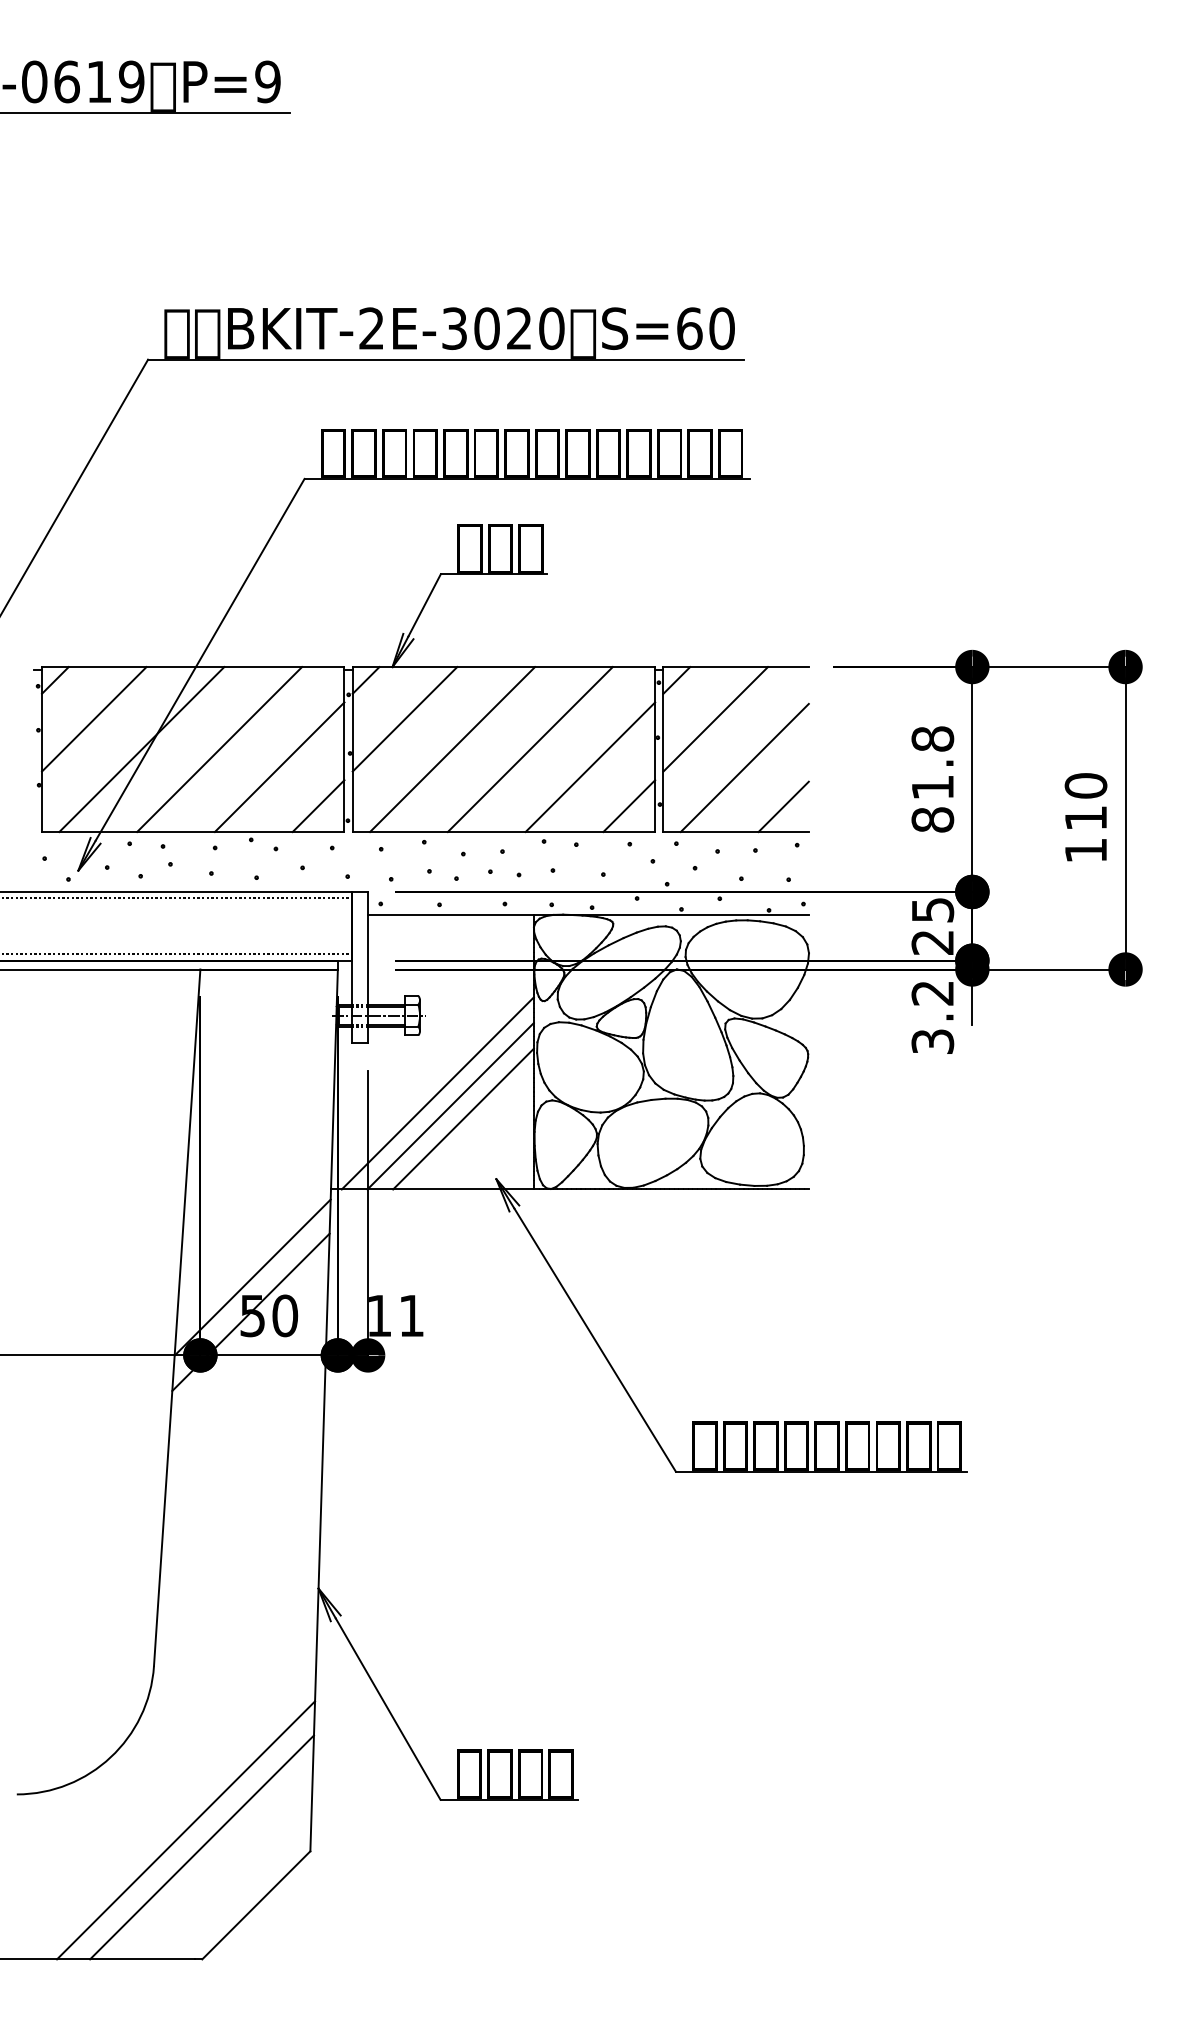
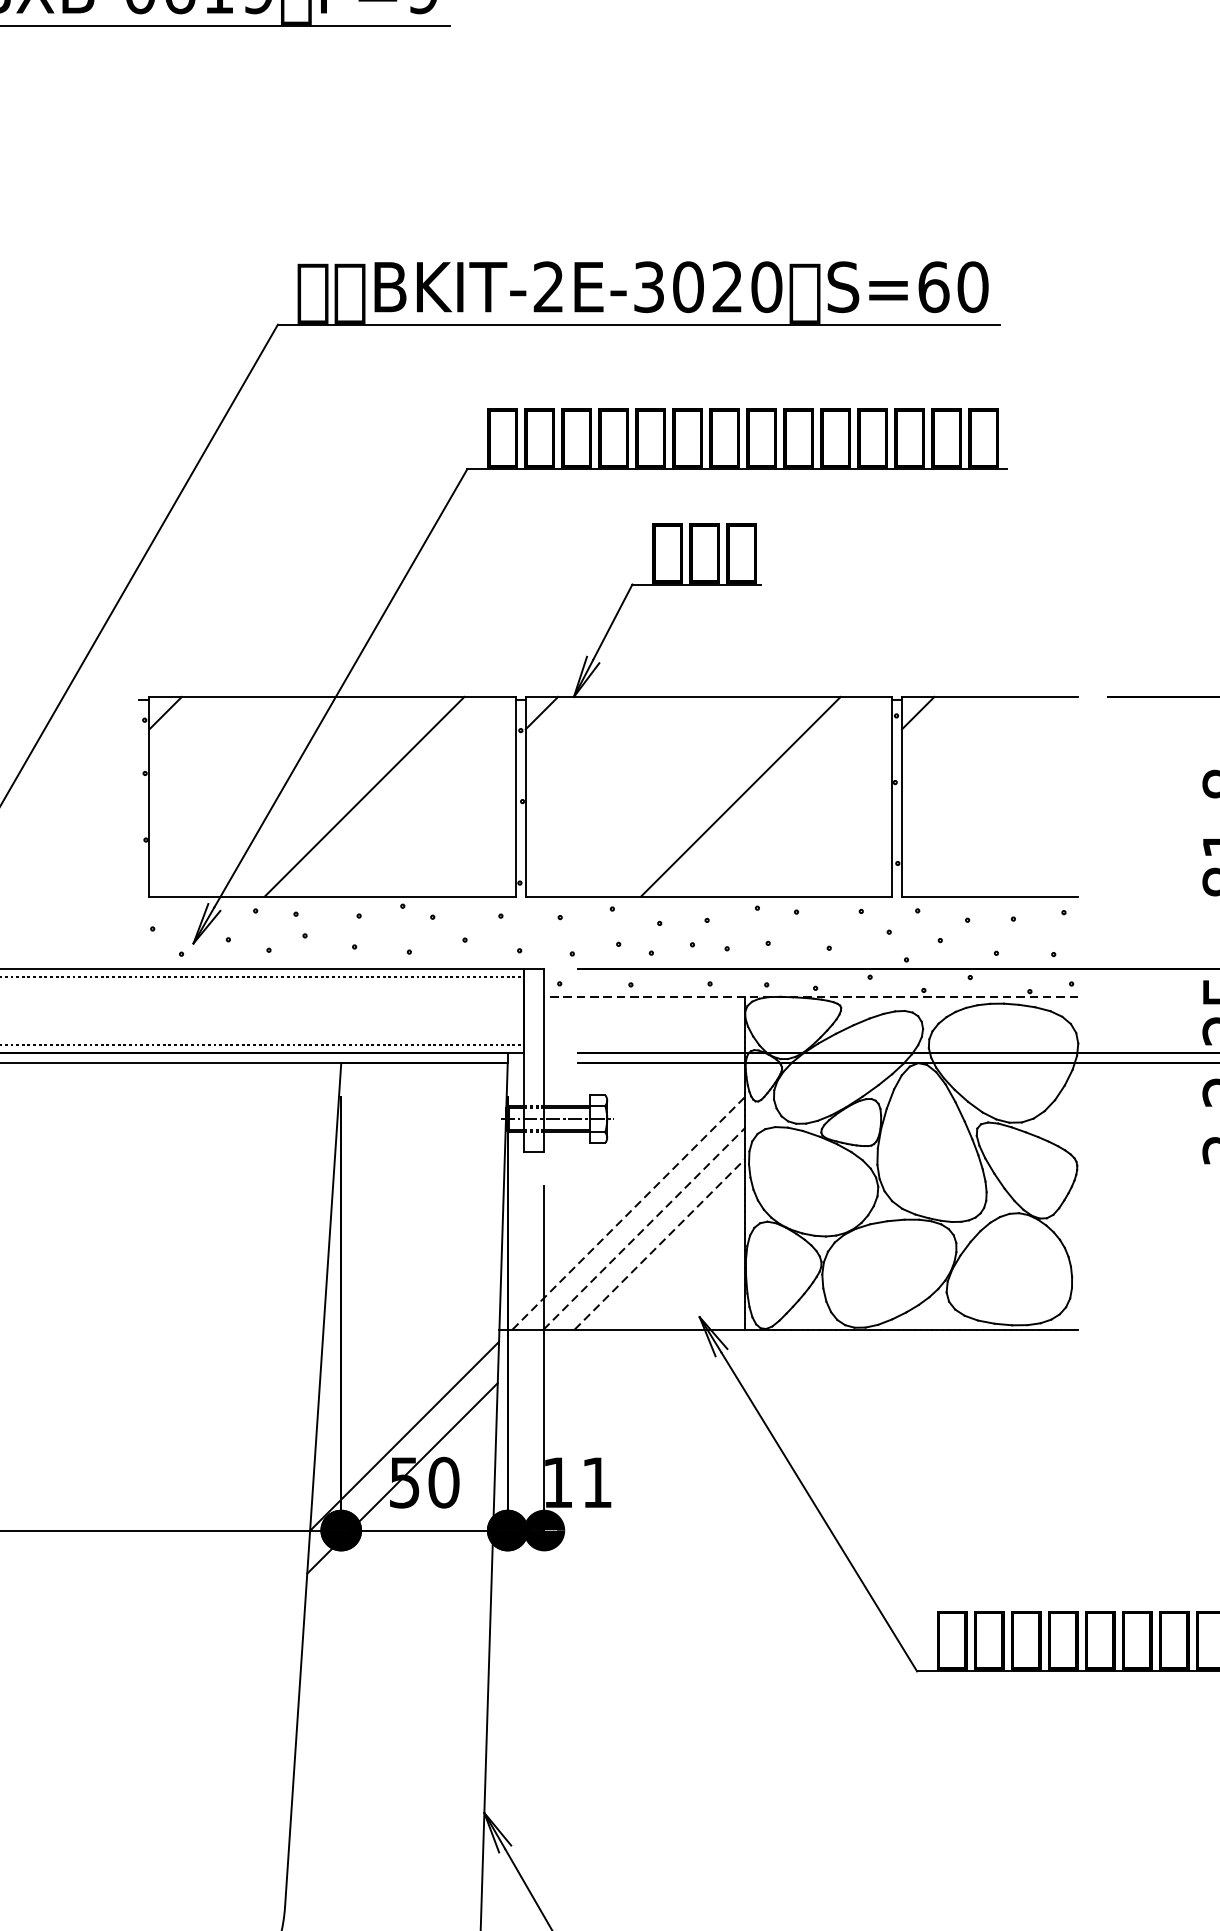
line: (94, 719) -> (213, 760), removed
line: (404, 719) -> (588, 760), removed
line: (715, 719) -> (965, 760), removed
line: (141, 749) -> (269, 796), removed
line: (452, 749) -> (646, 796), removed
line: (279, 767) -> (437, 818), removed
line: (590, 767) -> (813, 818), removed
line: (744, 767) -> (1000, 818), removed
line: (318, 806) -> (484, 865), removed
line: (629, 806) -> (860, 865), removed
line: (783, 806) -> (1047, 865), removed
line: (587, 914) -> (810, 996), solid -> dashed
line: (437, 1093) -> (628, 1213), solid -> dashed
line: (450, 1106) -> (644, 1229), solid -> dashed
line: (463, 1119) -> (659, 1244), solid -> dashed

